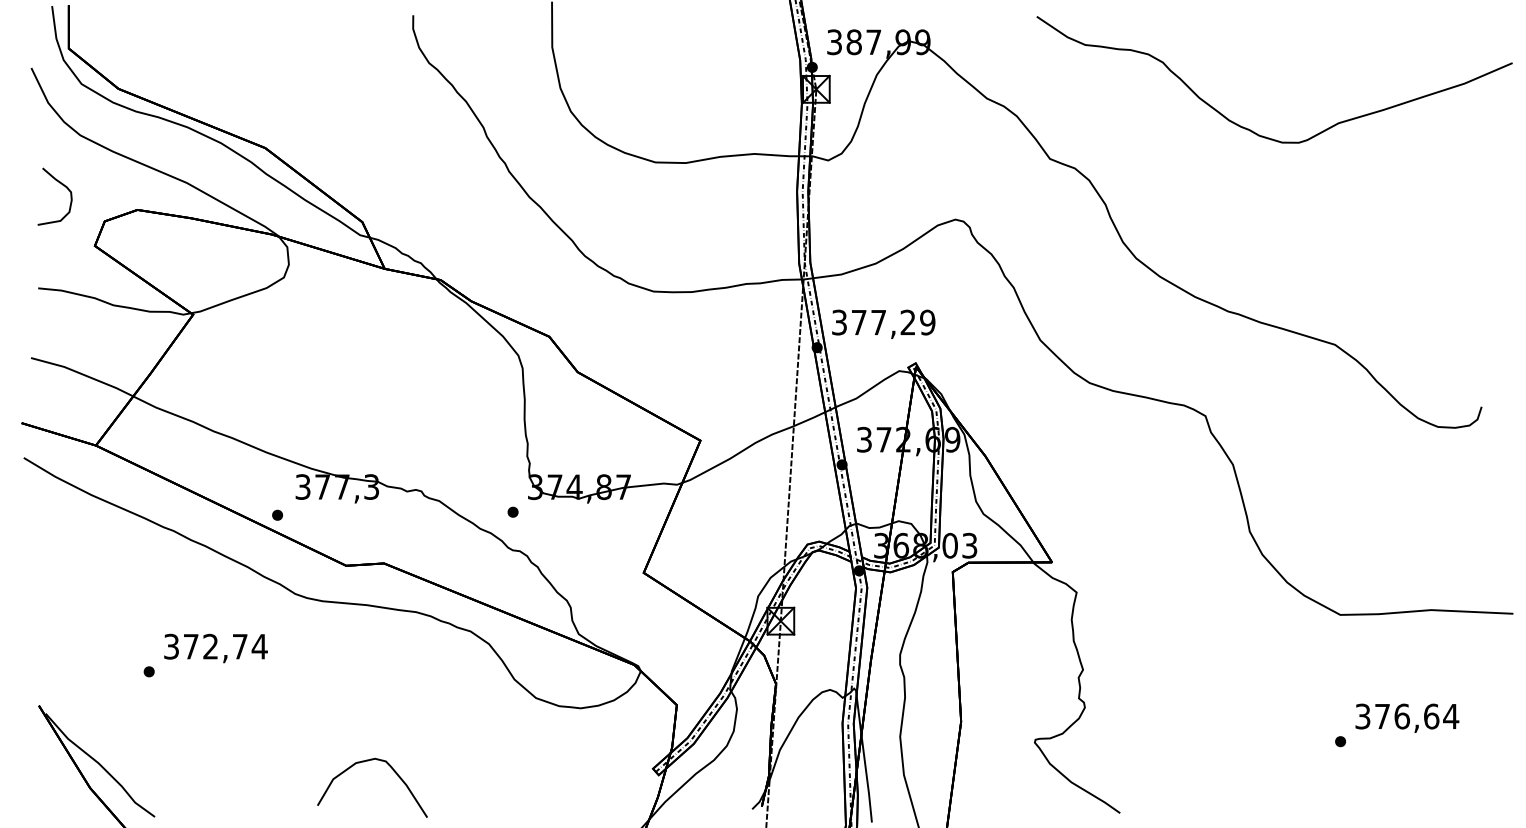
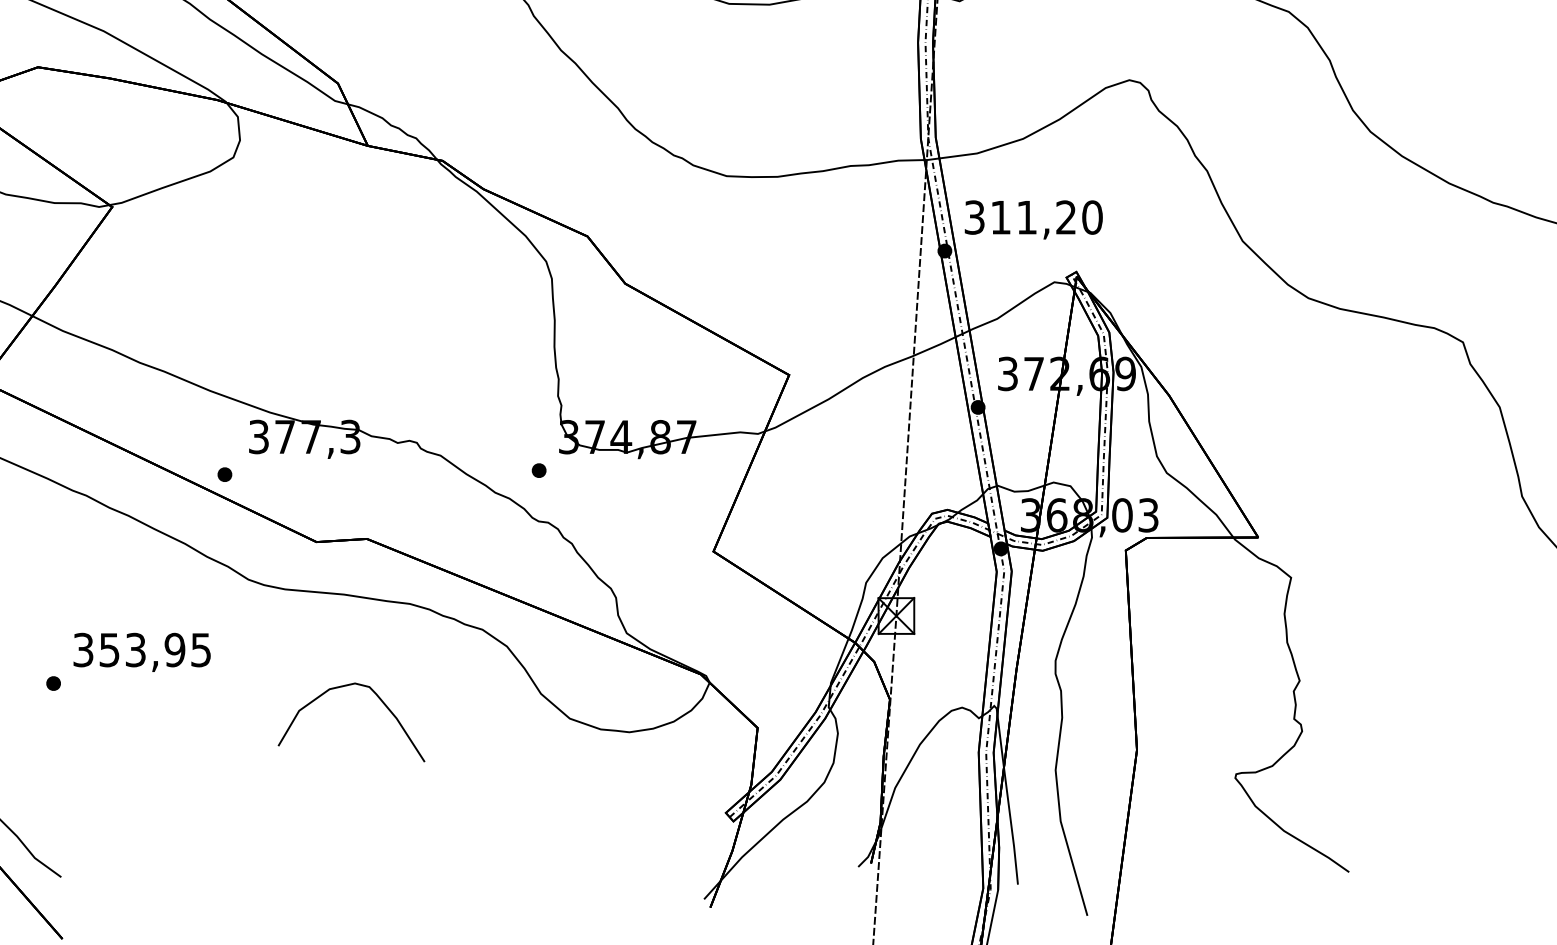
text: (893, 322) -> (1046, 217), 377,29 -> 311,20
text: (225, 646) -> (155, 649), 372,74 -> 353,95
curve: (364, 762) -> (340, 688), moved

